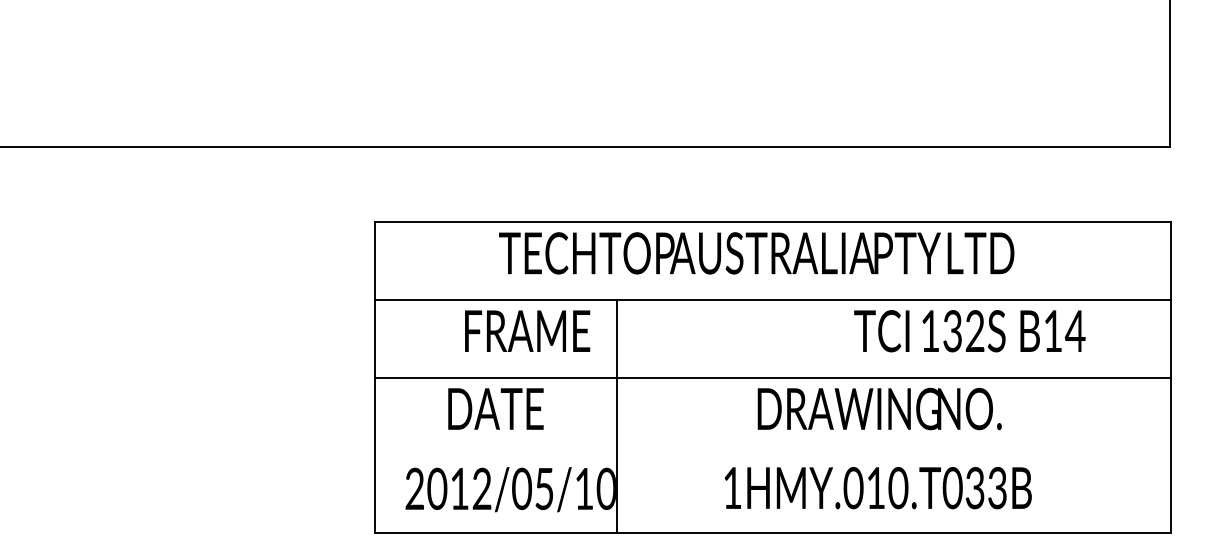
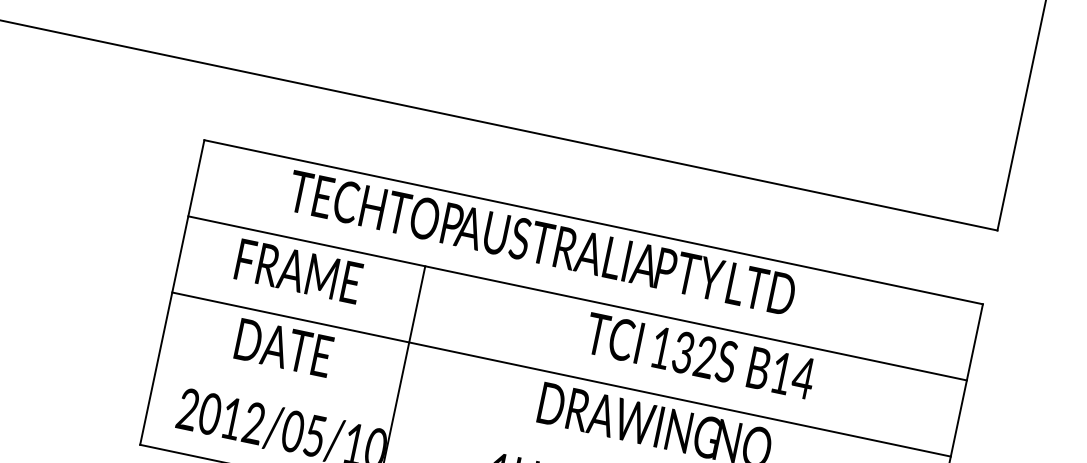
text: (756, 253) -> (541, 243), moved
text: (527, 330) -> (298, 270), moved
text: (969, 331) -> (699, 356), moved

